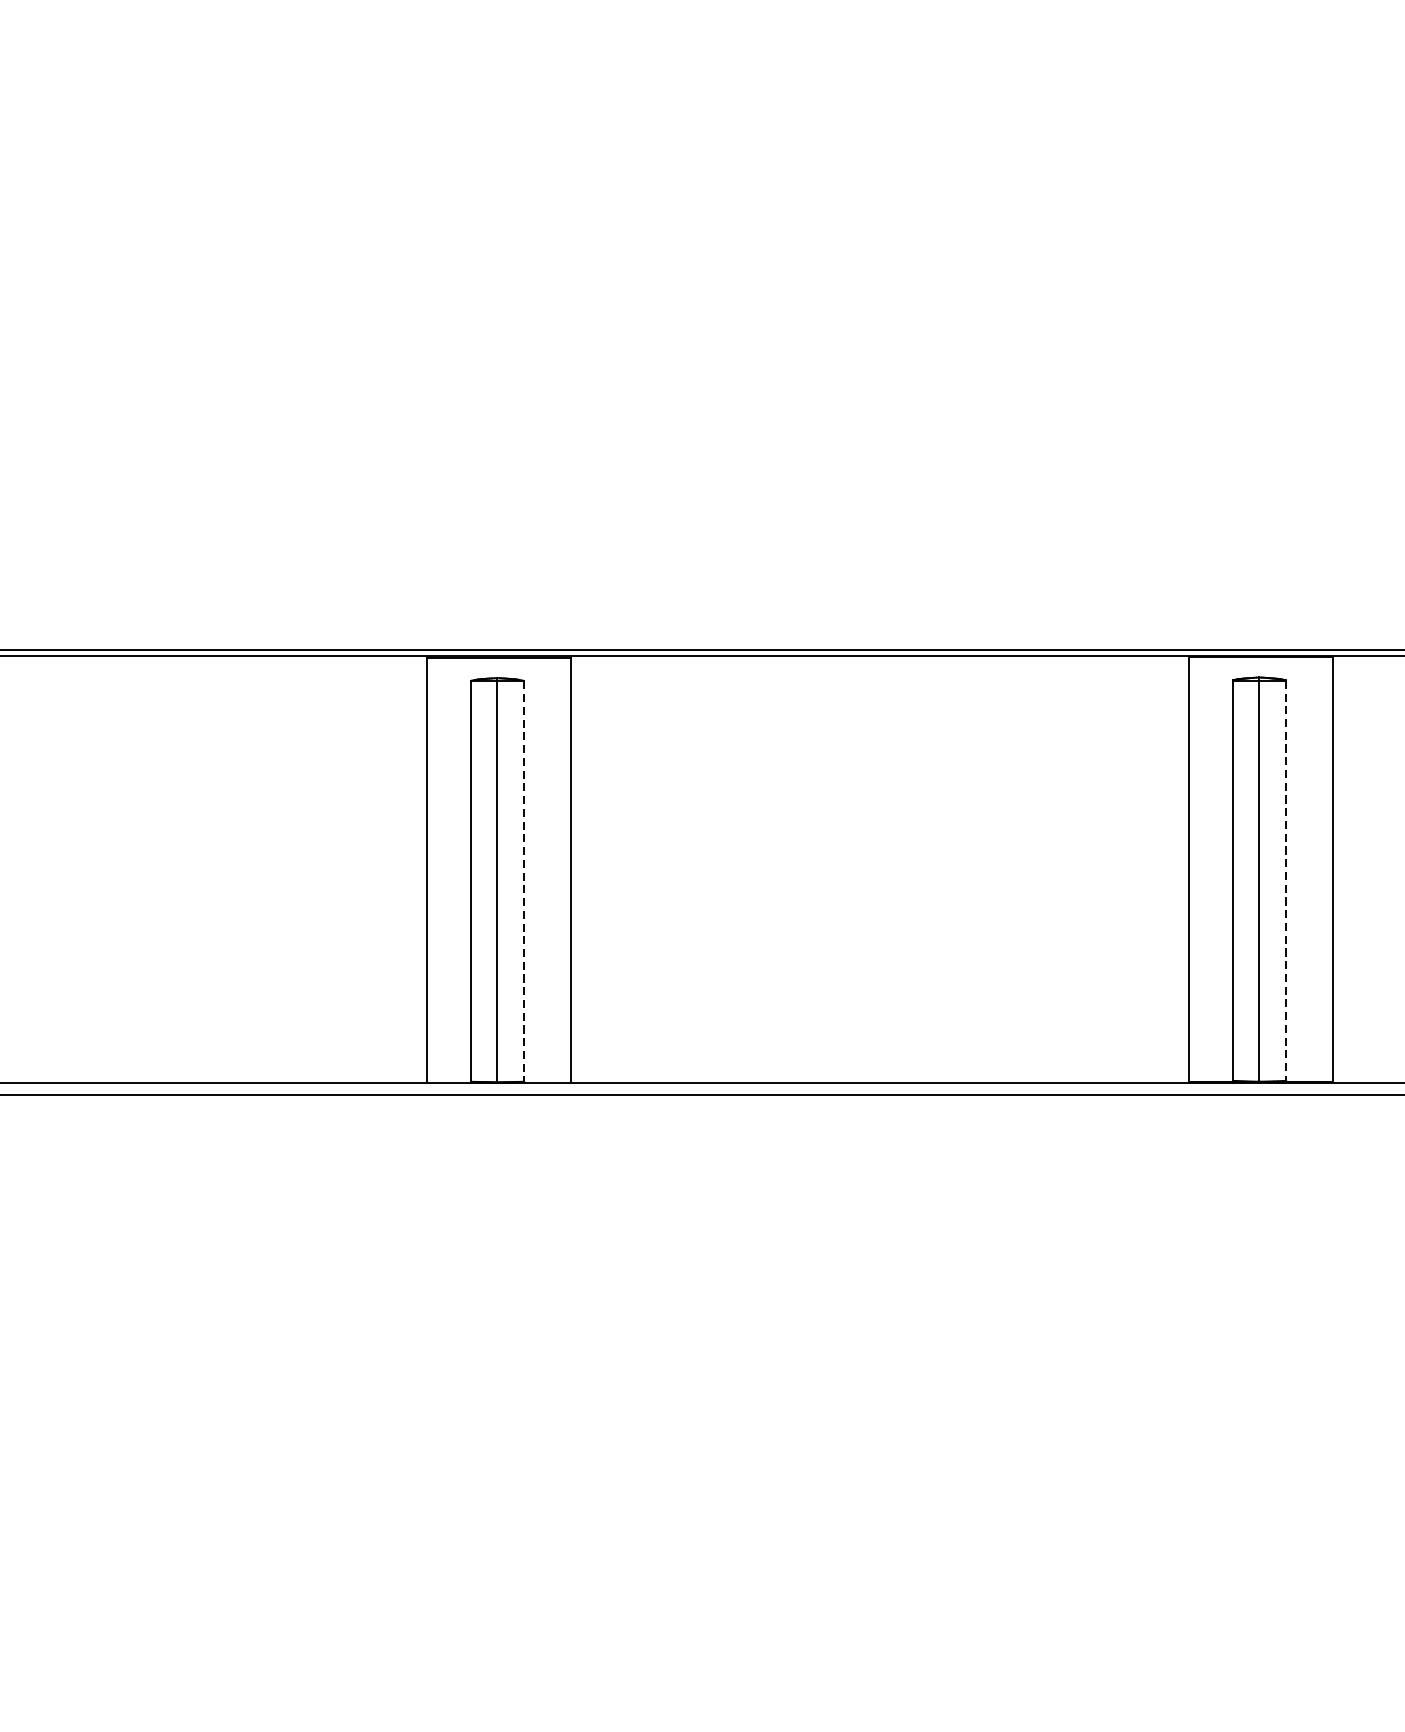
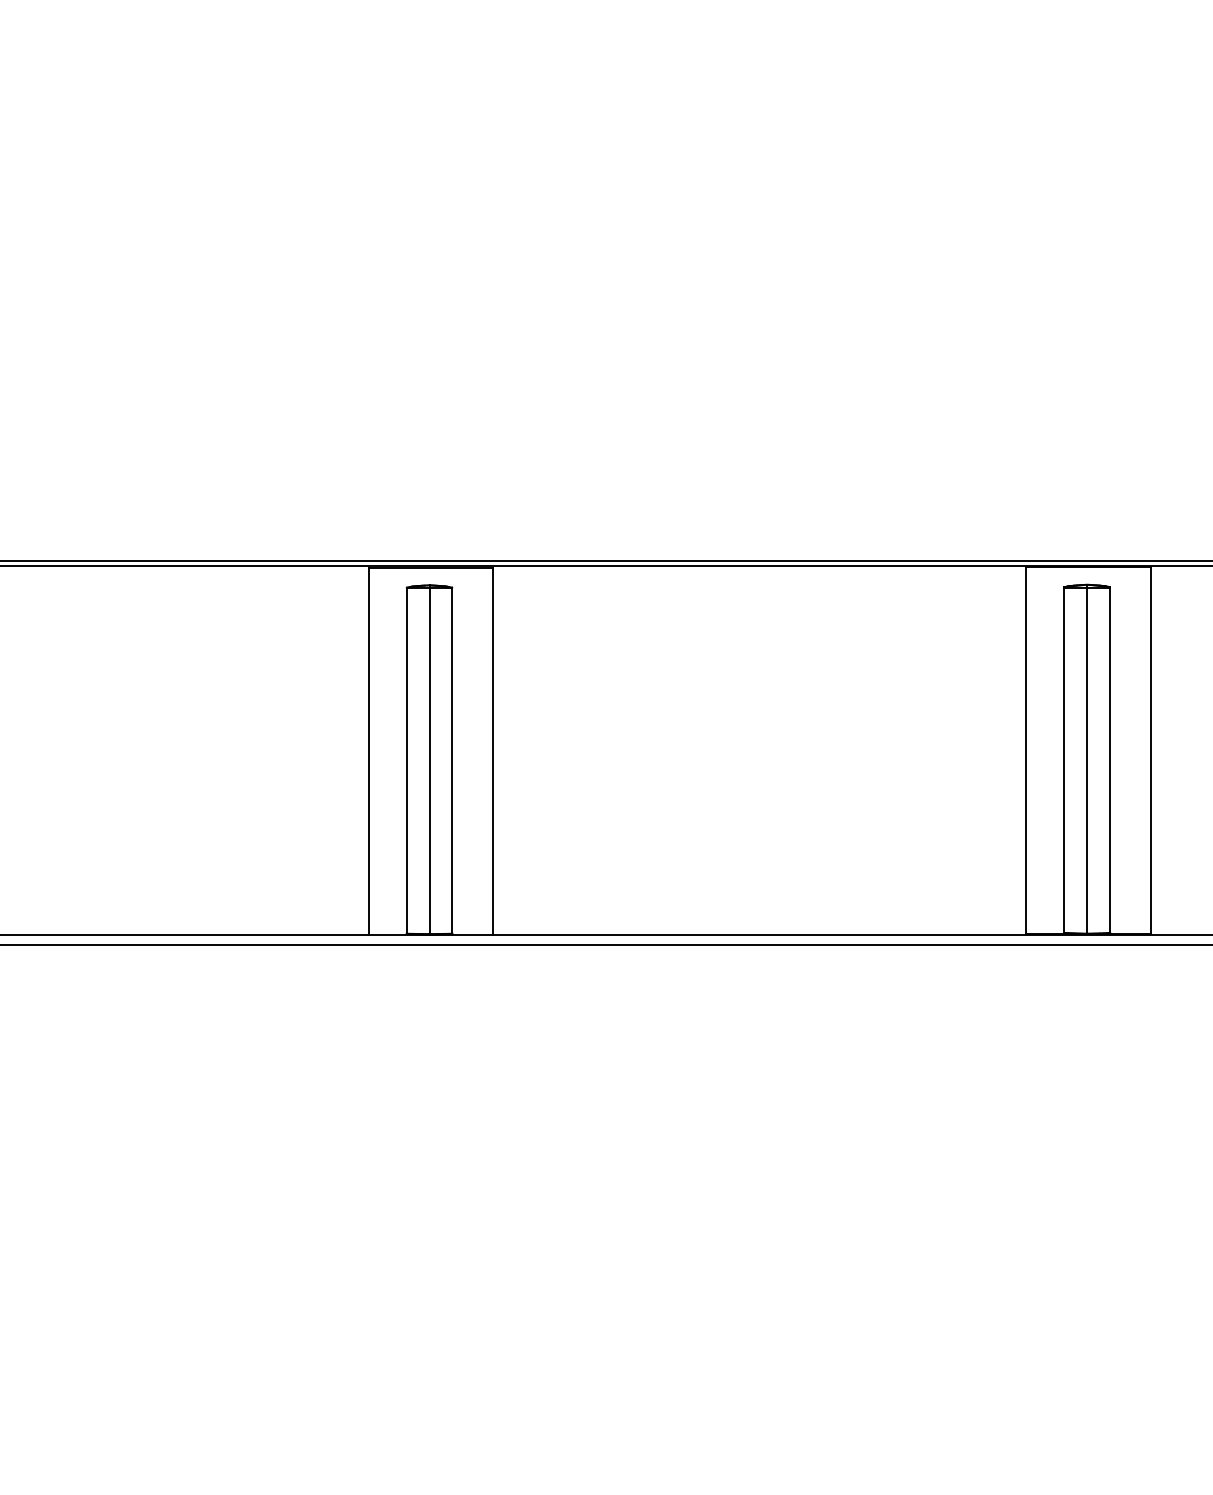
line: (524, 881) -> (452, 760), dashed -> solid
line: (1285, 881) -> (1109, 760), dashed -> solid

